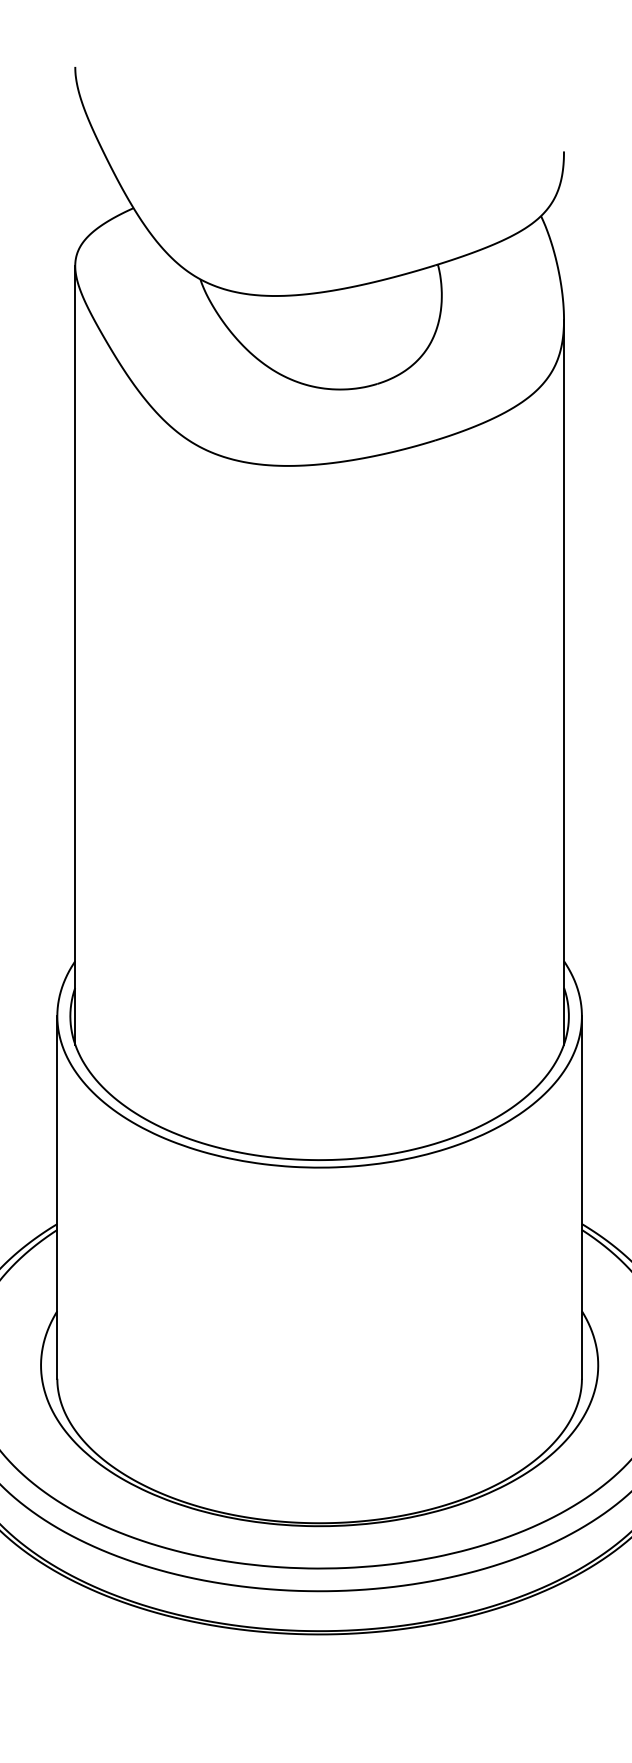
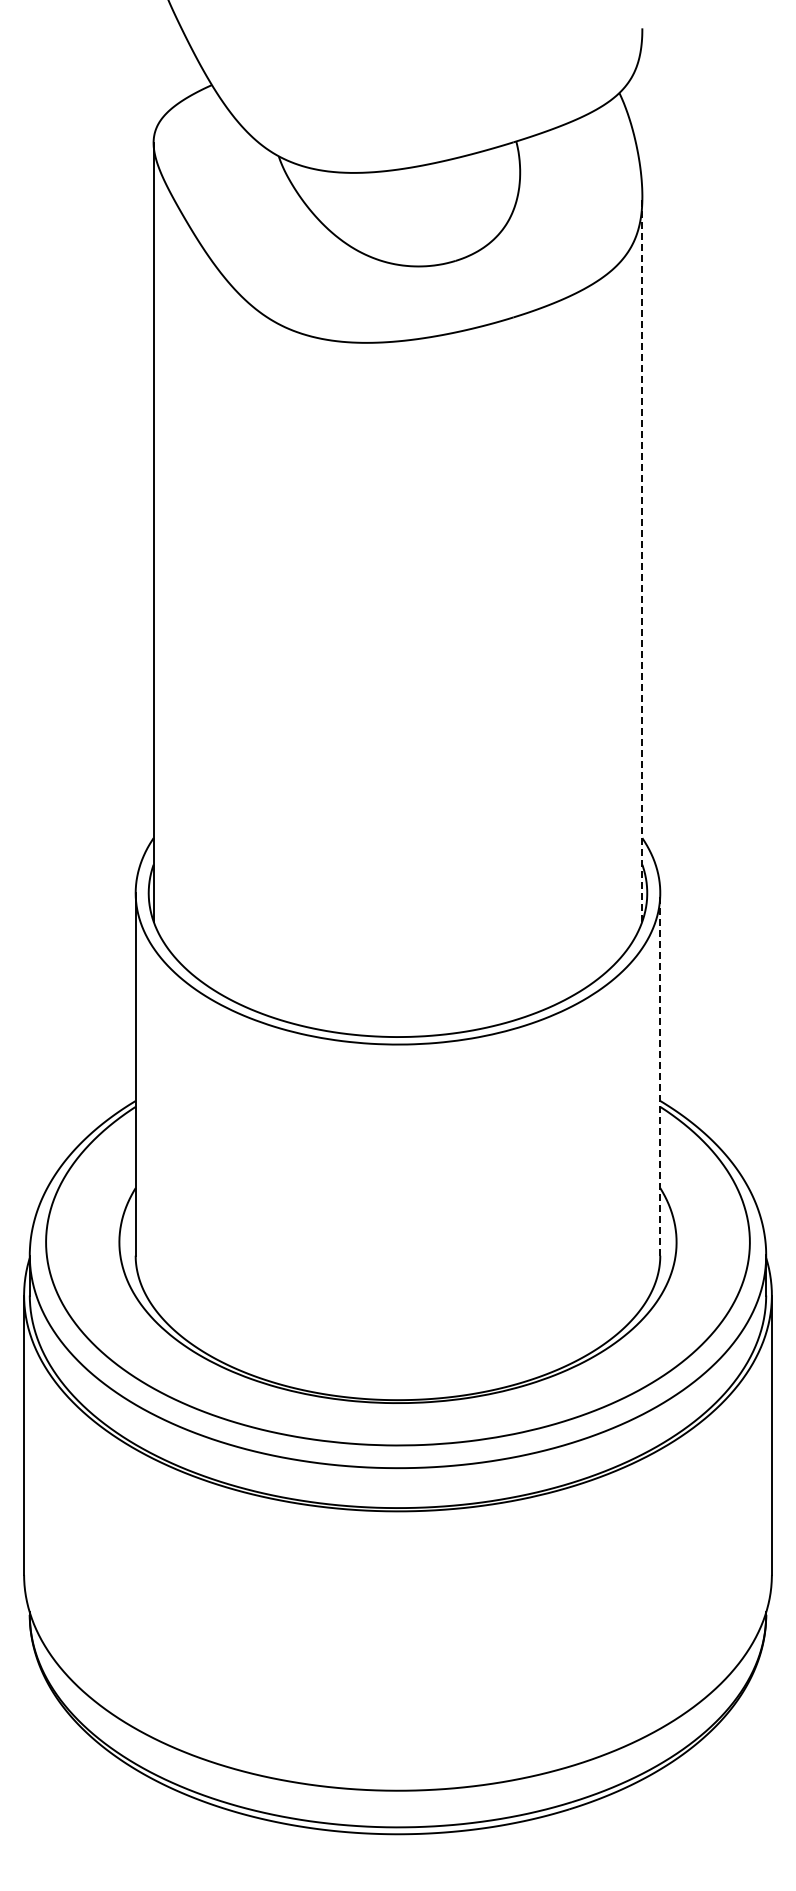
line: (564, 681) -> (642, 558), solid -> dashed
line: (582, 1196) -> (660, 1073), solid -> dashed

